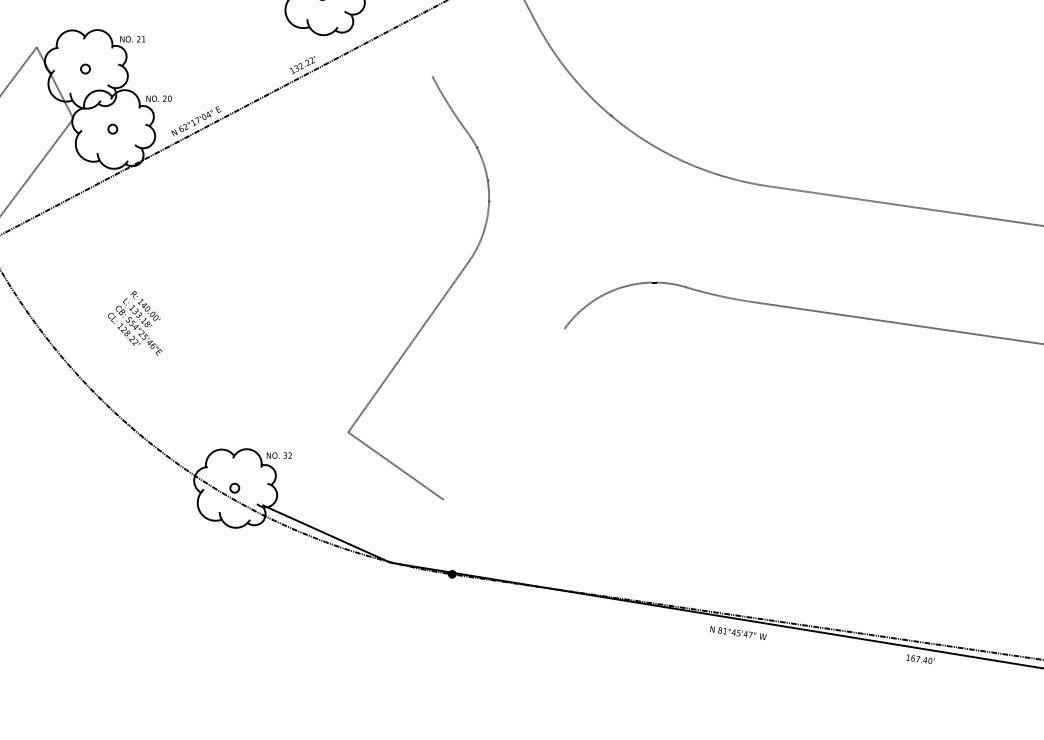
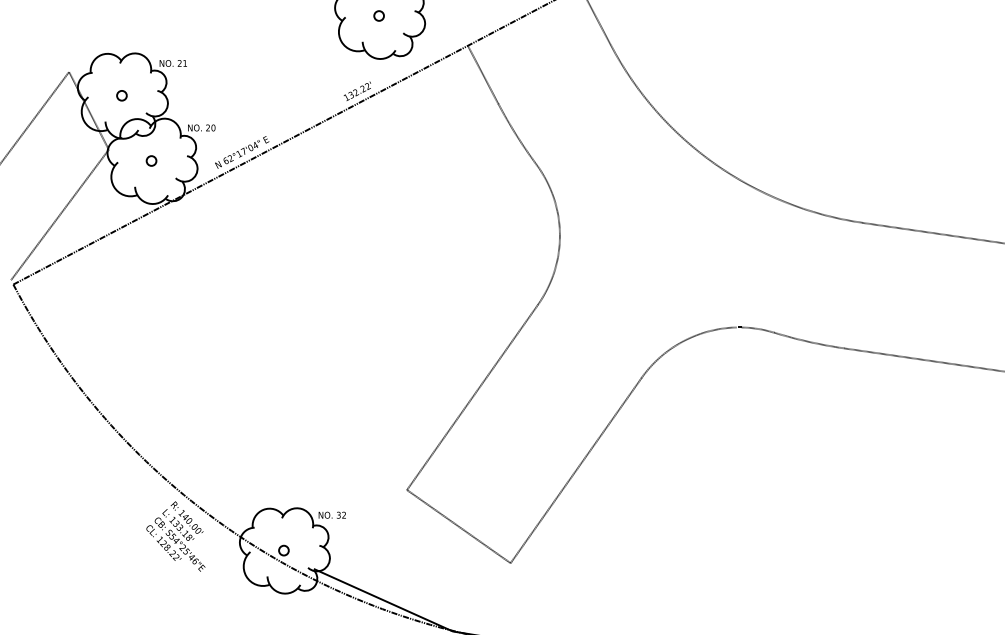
line: (418, 49) -> (483, 74), added
text: (135, 323) -> (176, 536), moved
line: (503, 414) -> (575, 470), added

